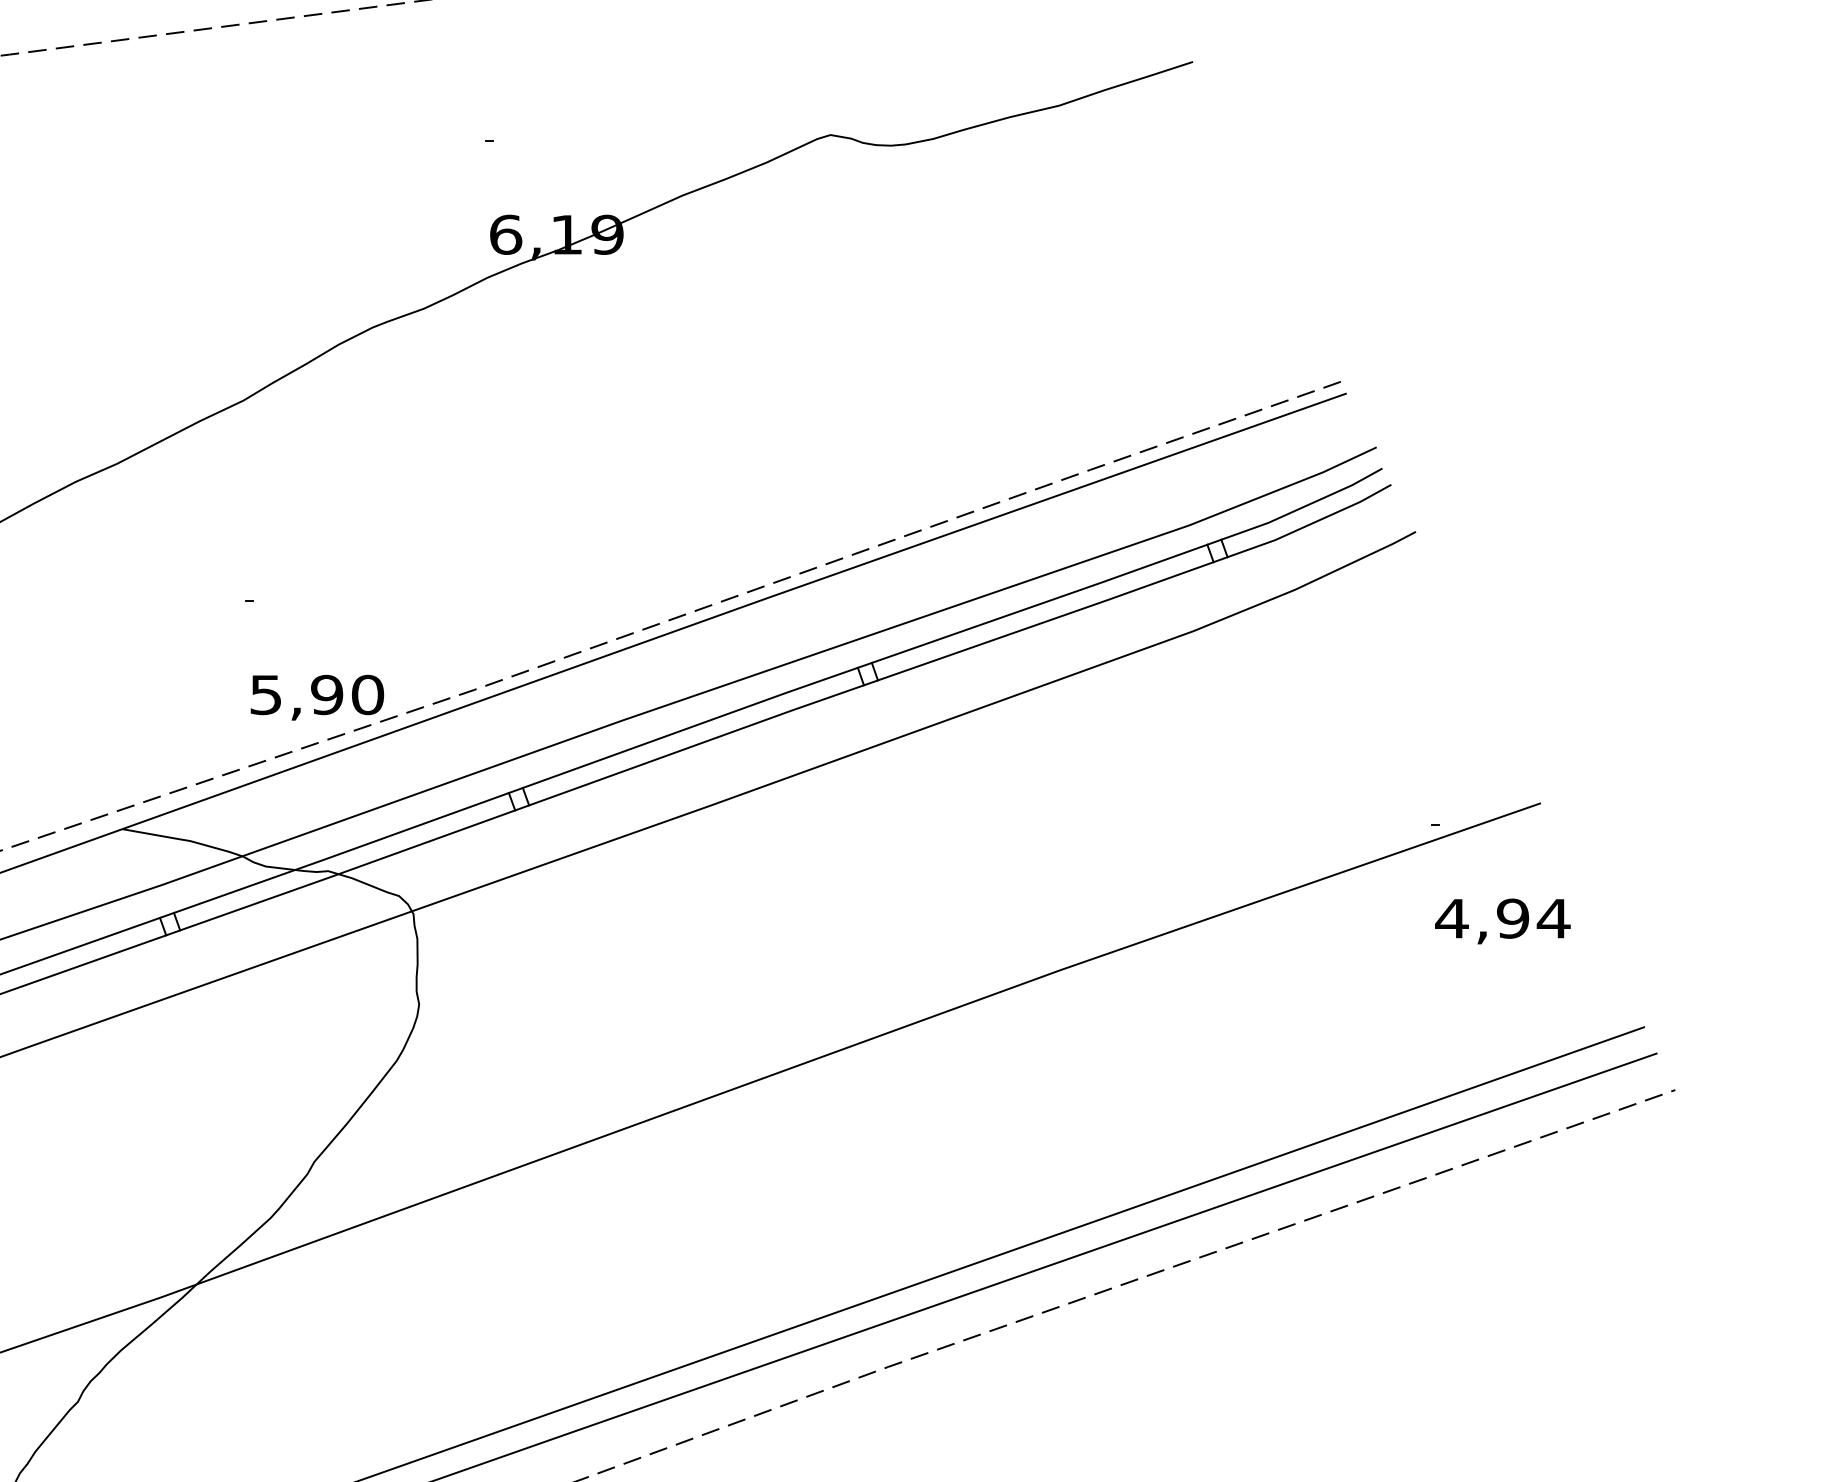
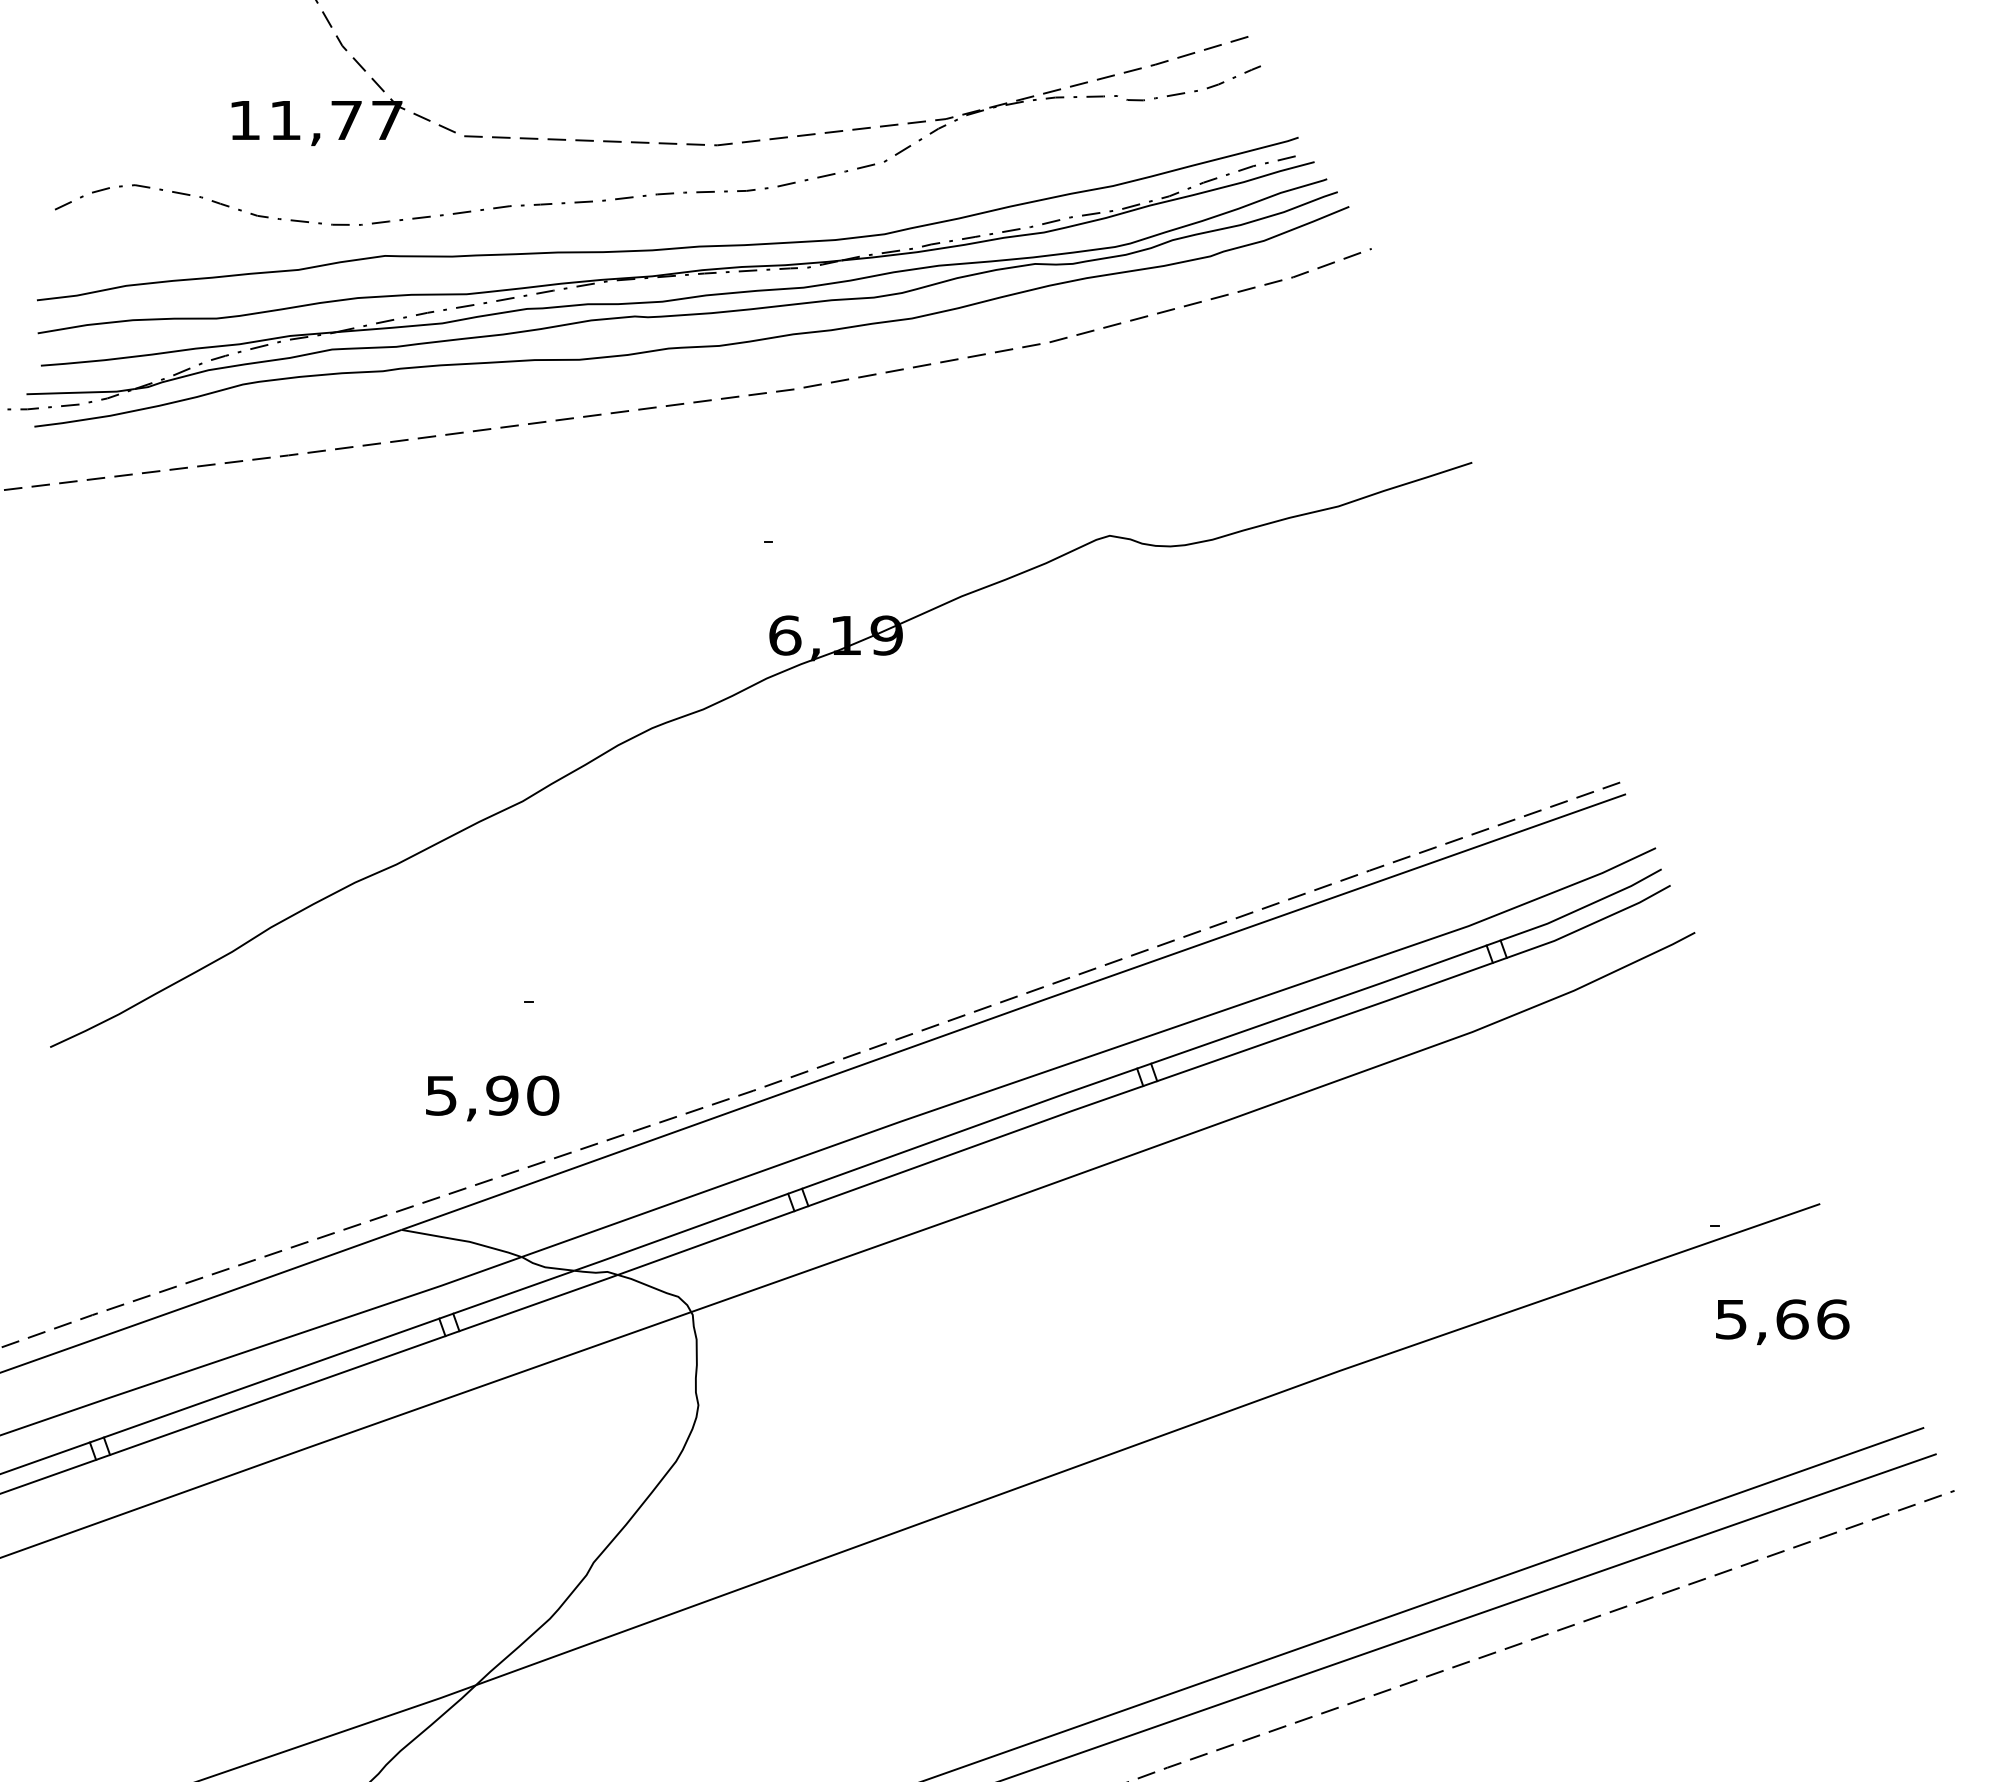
text: (317, 697) -> (492, 1098), moved
text: (1502, 918) -> (1781, 1319), 4,94 -> 5,66

